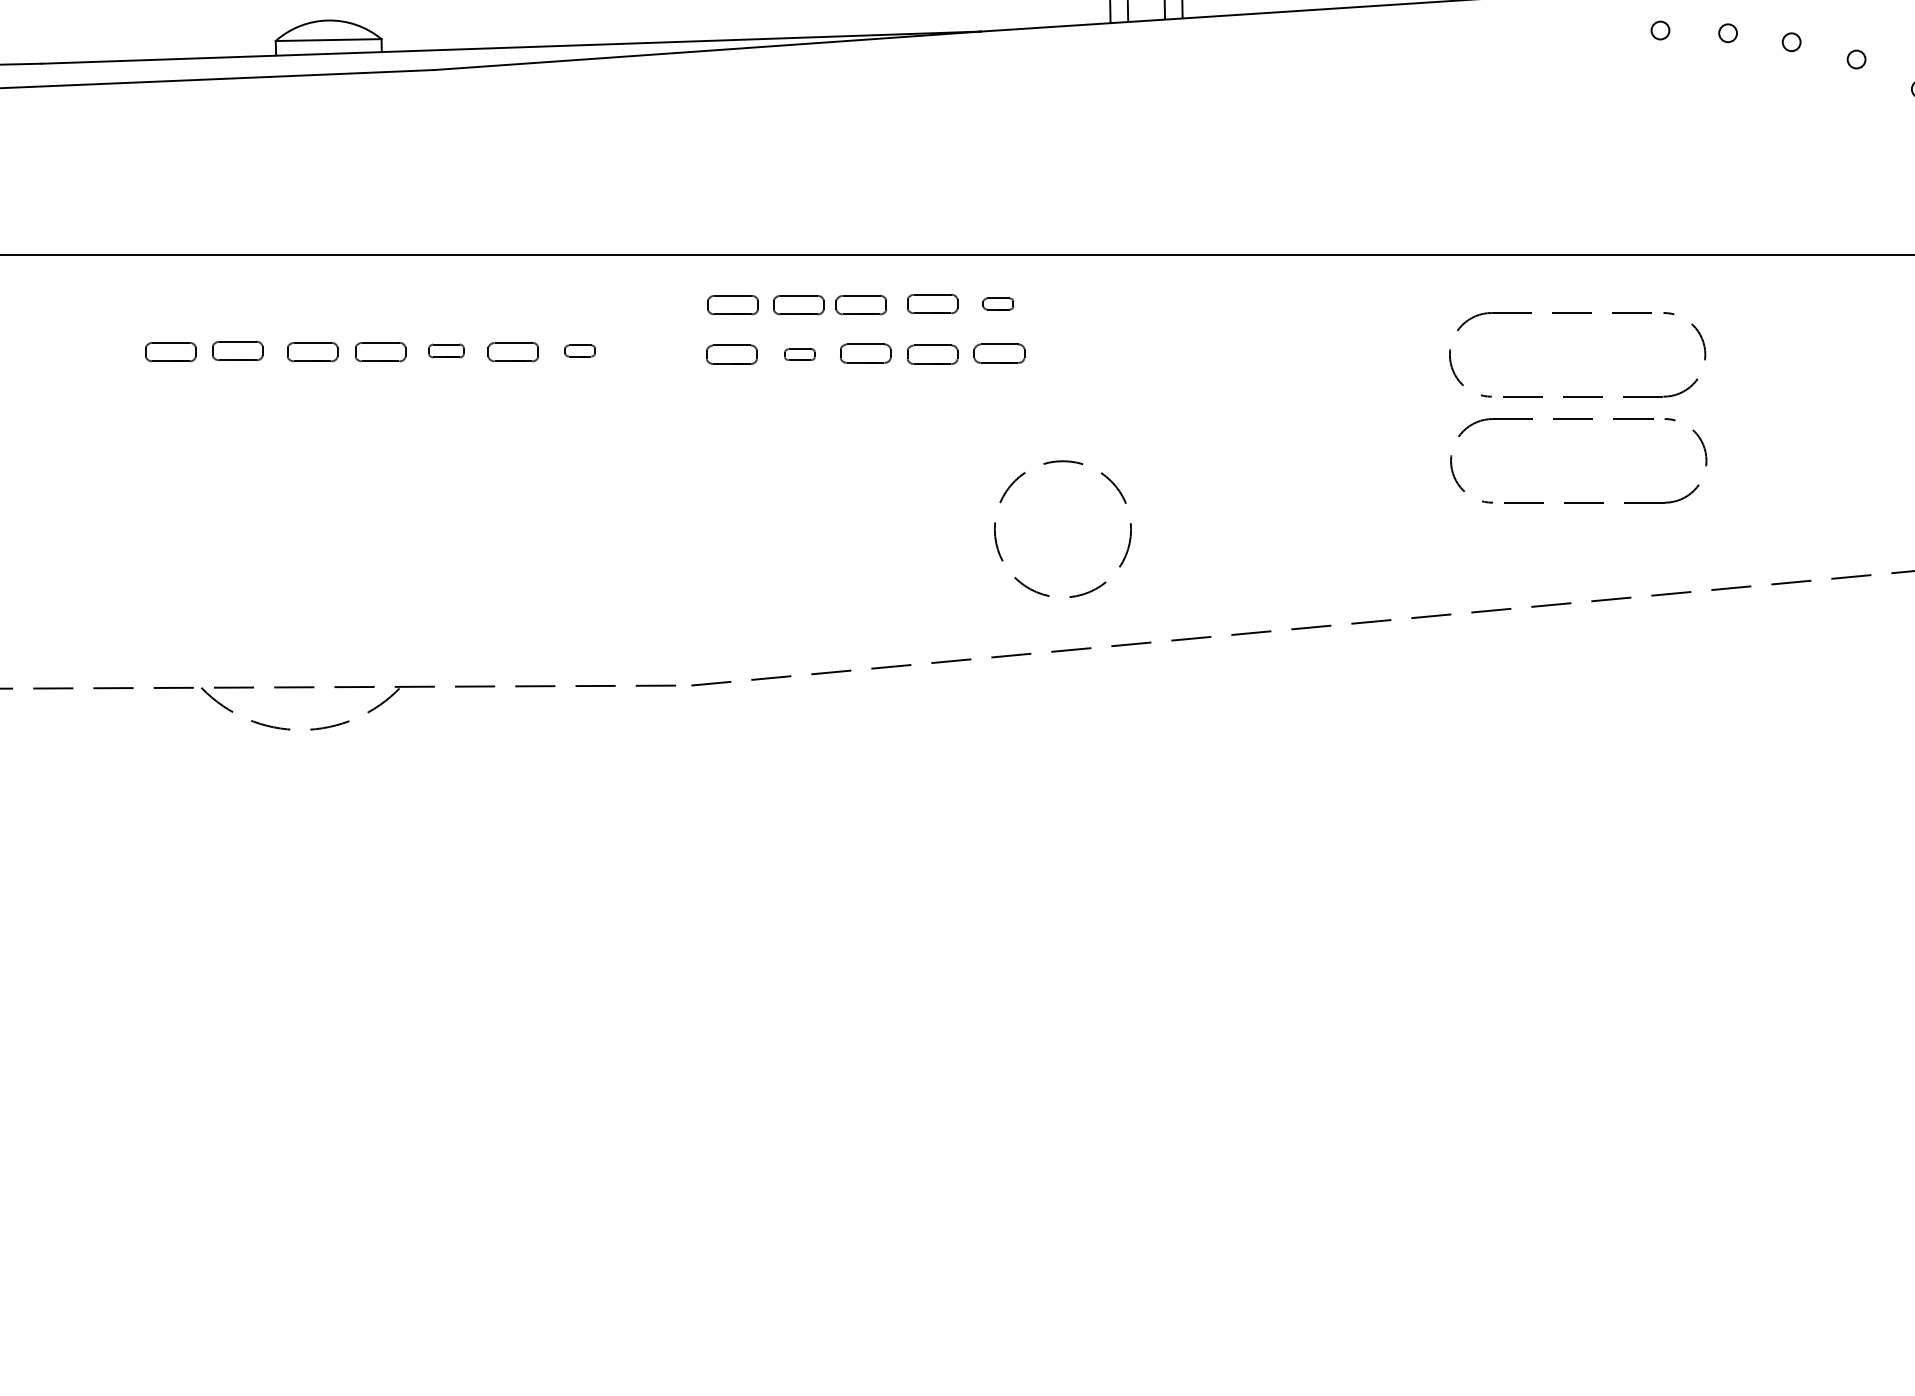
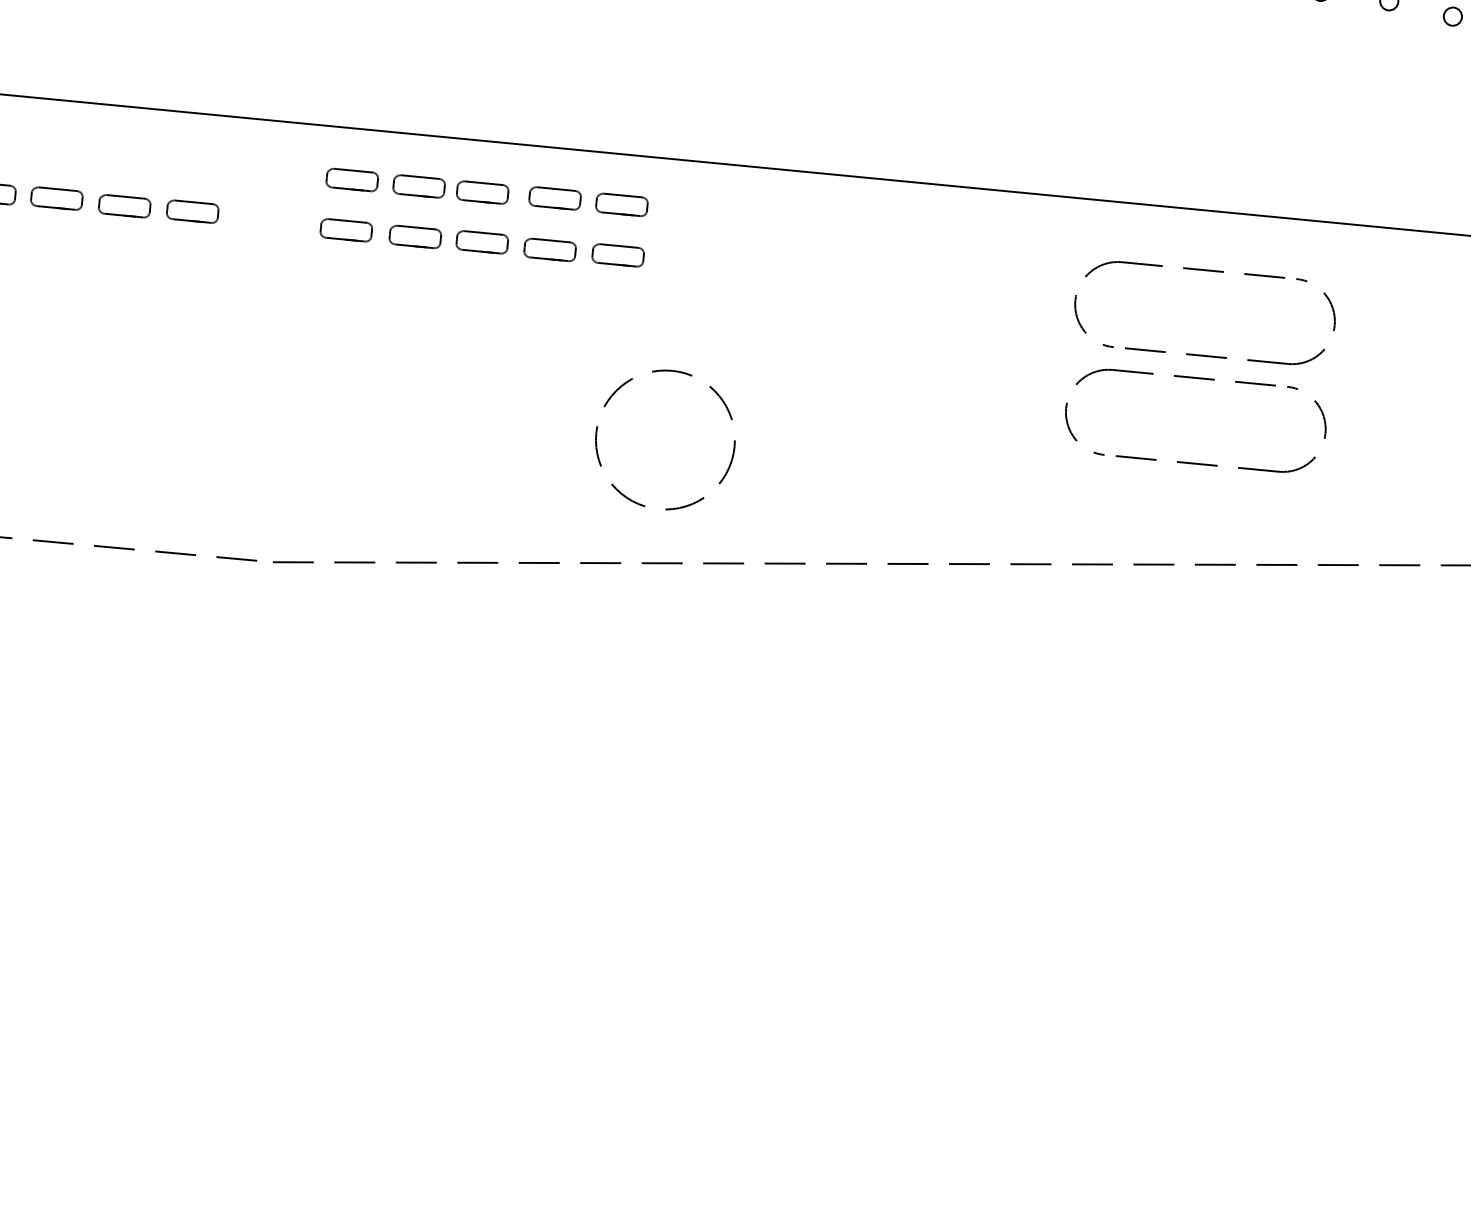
part: (998, 303) -> (622, 204), size x1.67
part: (446, 350) -> (57, 198), size x1.43
part: (579, 350) -> (192, 211), size x1.67
part: (799, 354) -> (415, 236), size x1.67

